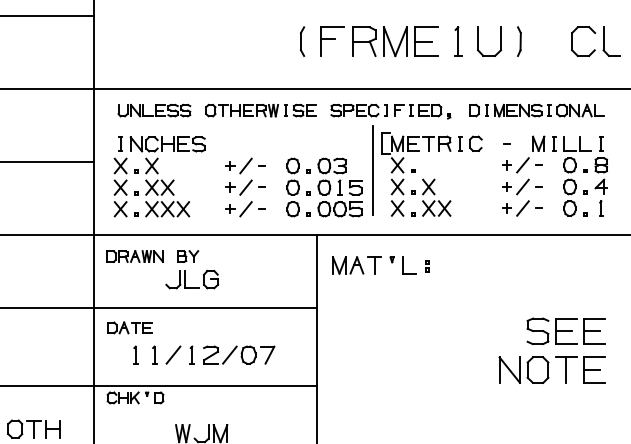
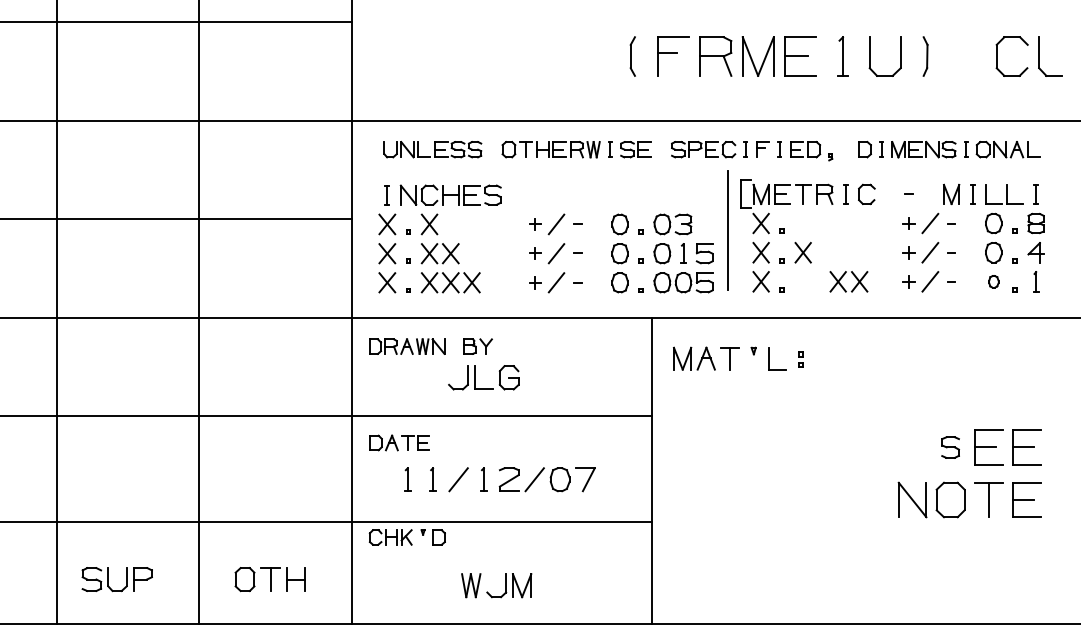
part: (431, 206) -> (842, 278), moved
part: (569, 208) -> (993, 281), size x0.6
part: (537, 331) -> (950, 447), size x0.6

